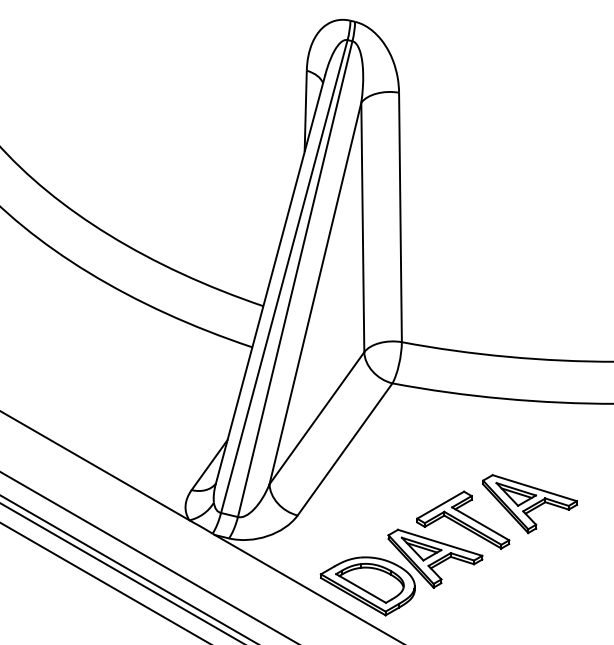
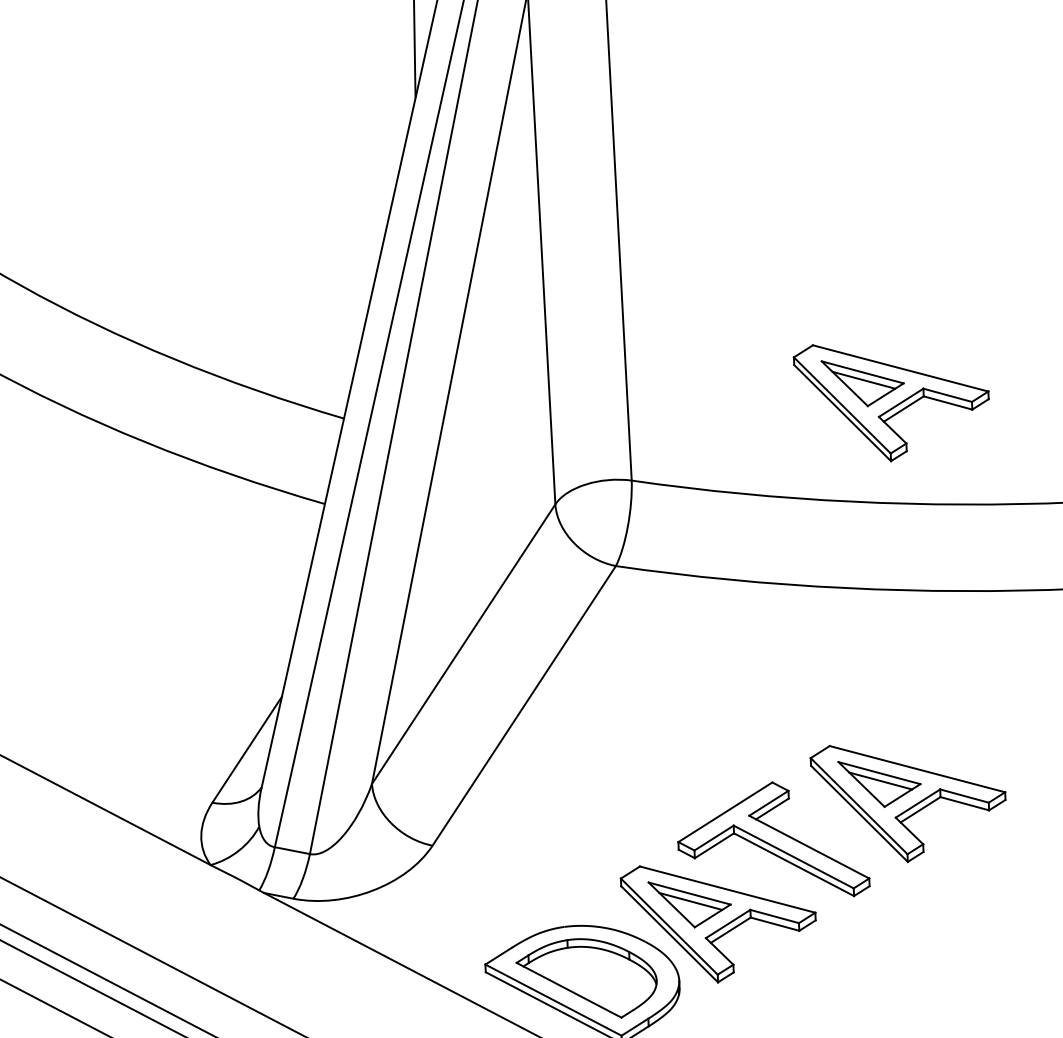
part: (529, 309) -> (891, 402), added

